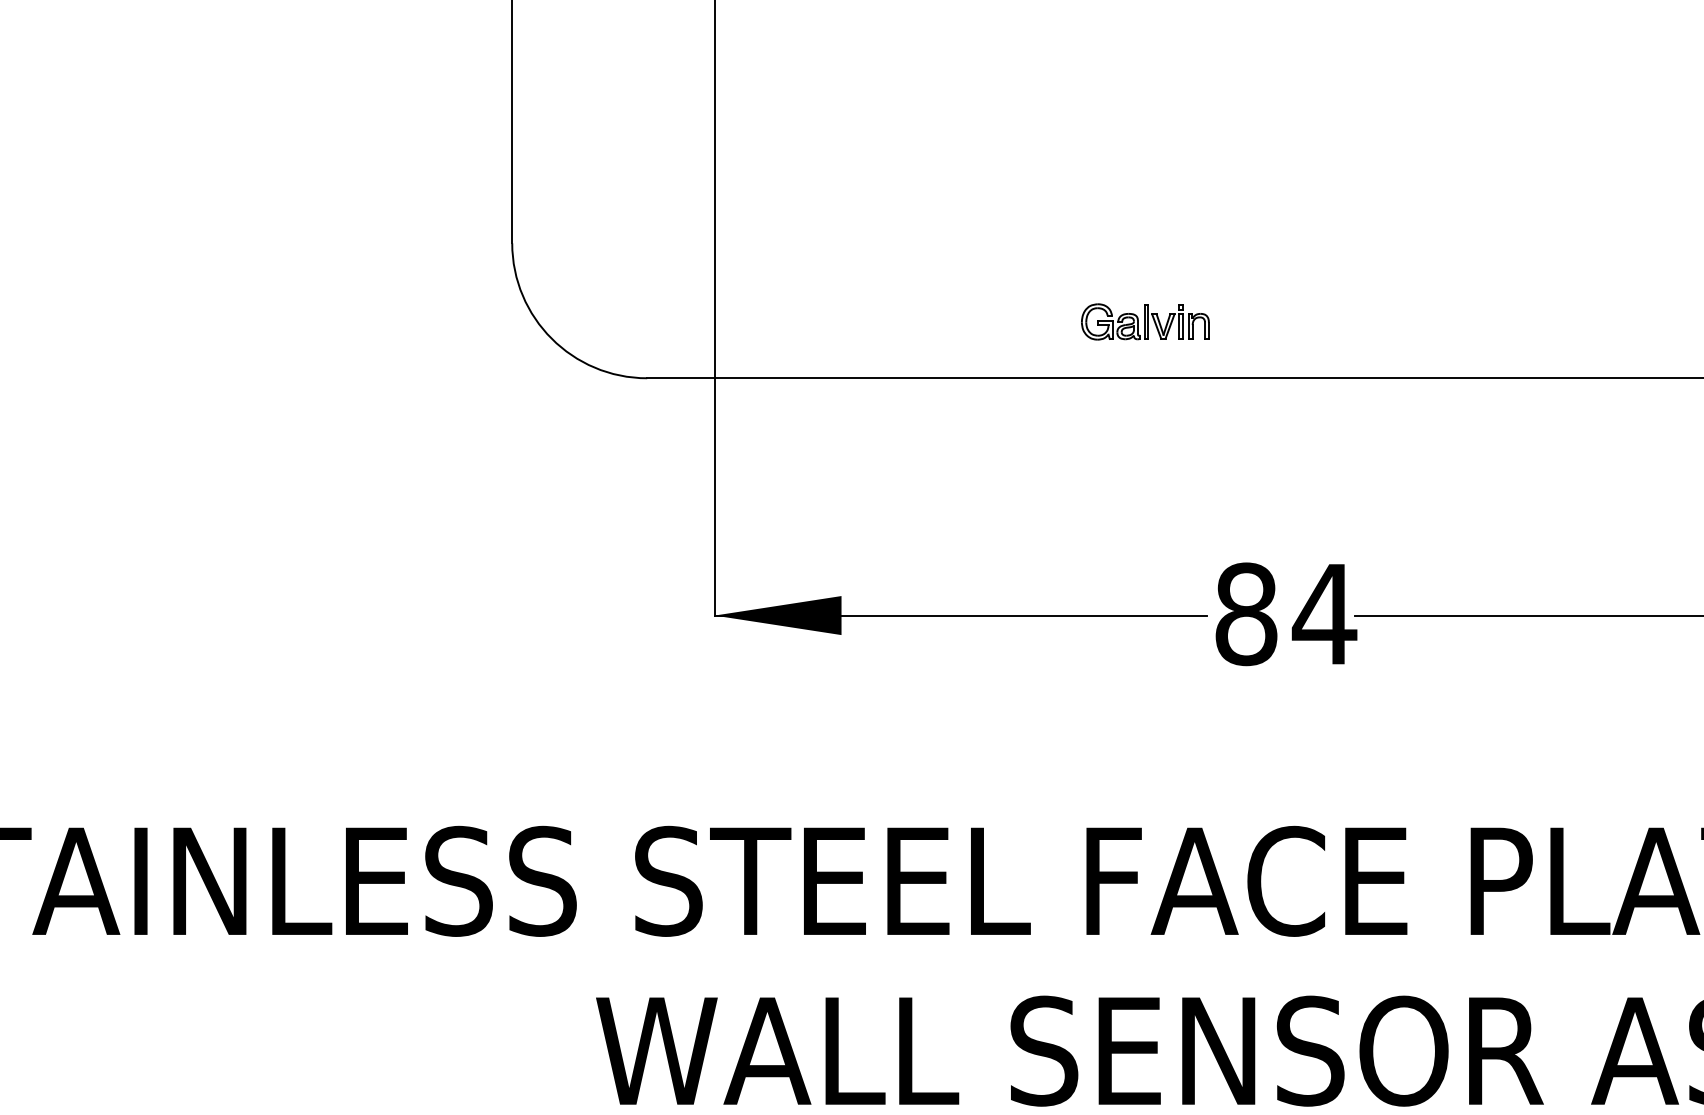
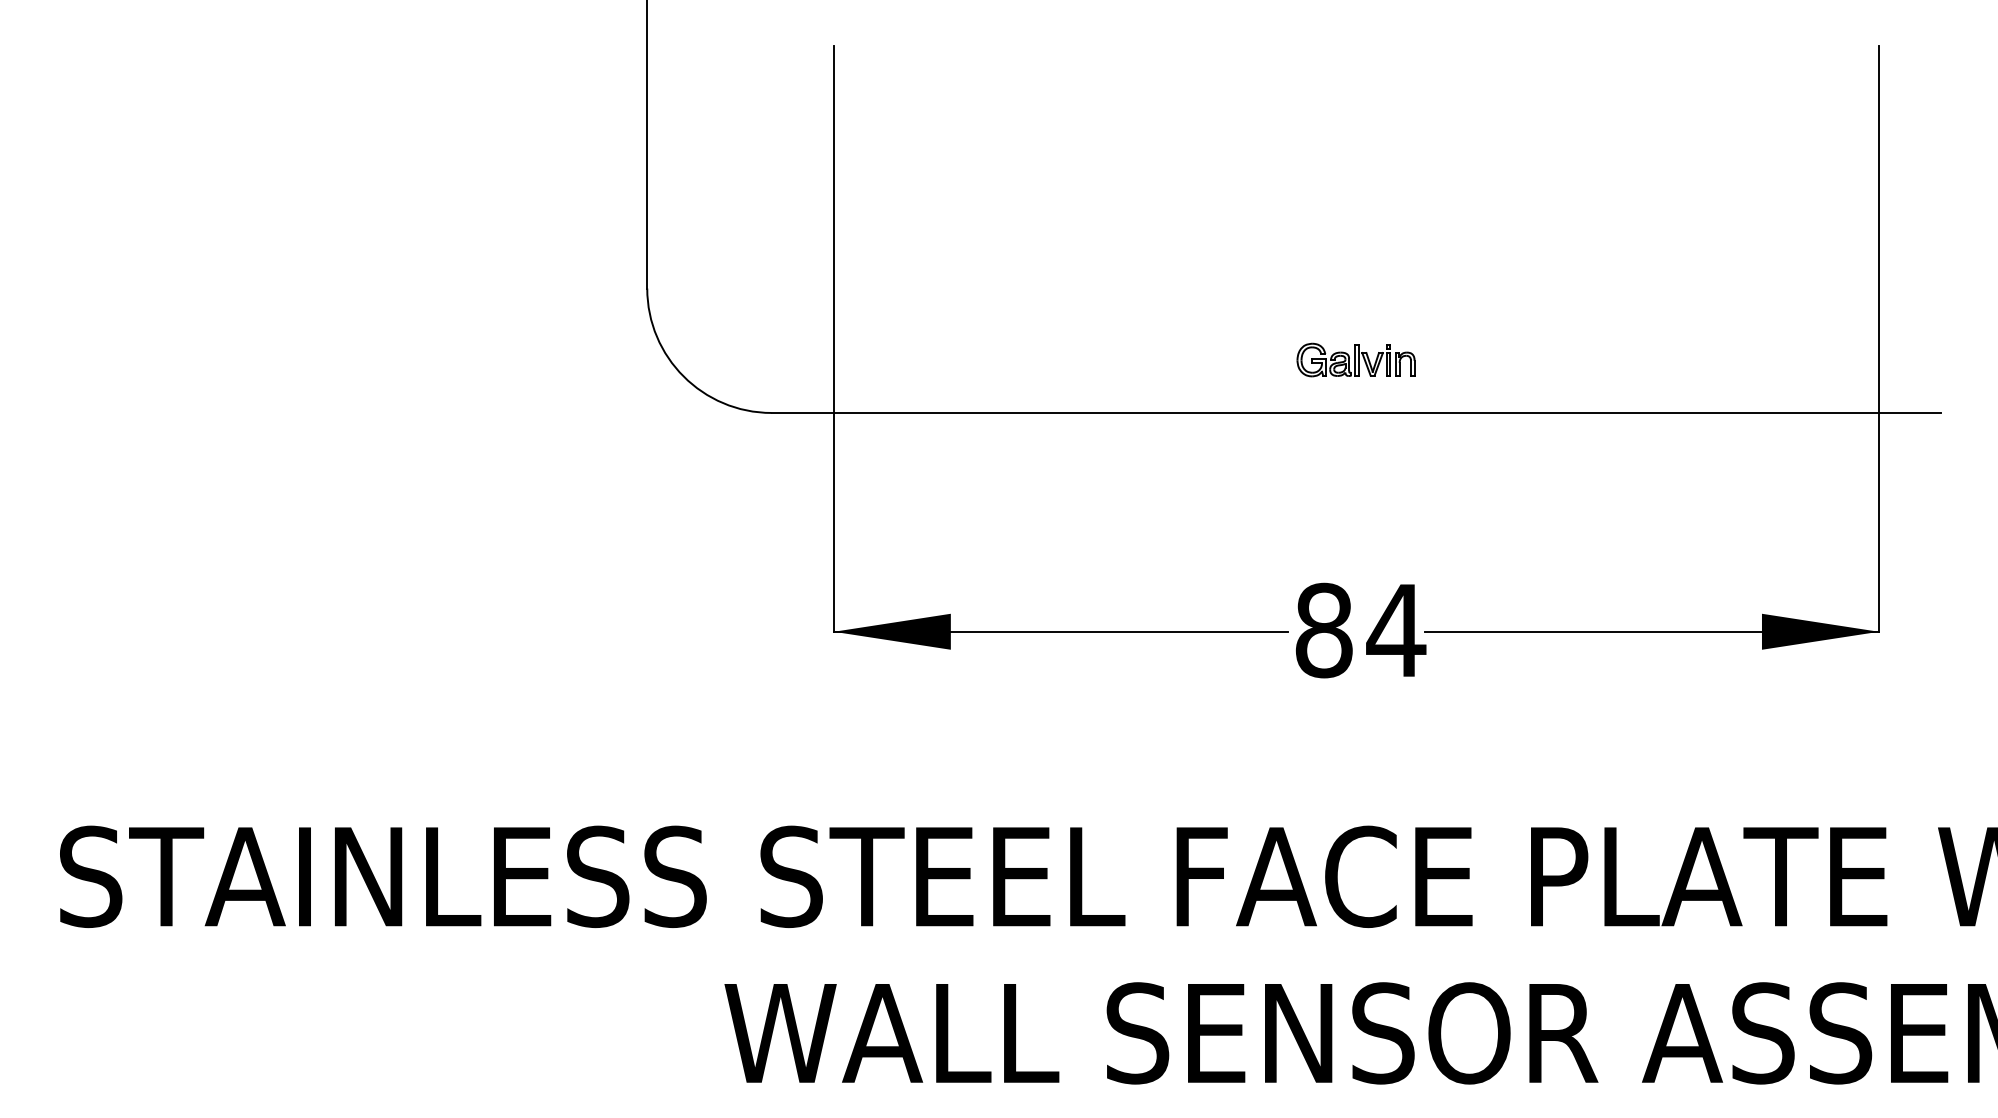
part: (1144, 321) -> (1355, 359), moved

